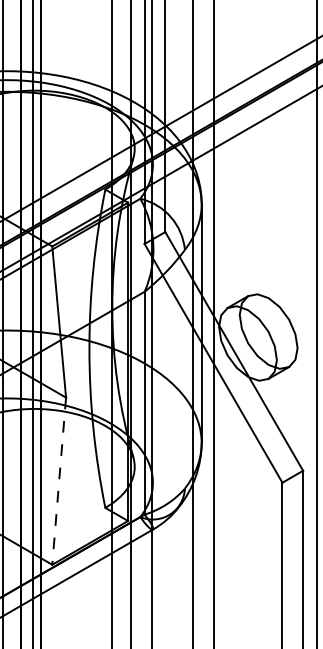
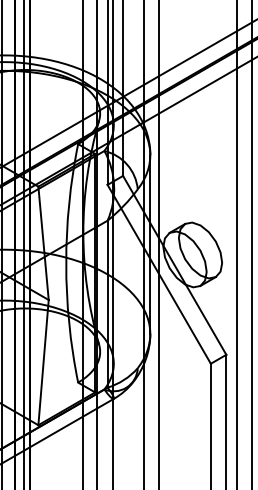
line: (59, 481) -> (43, 362), dashed -> solid

